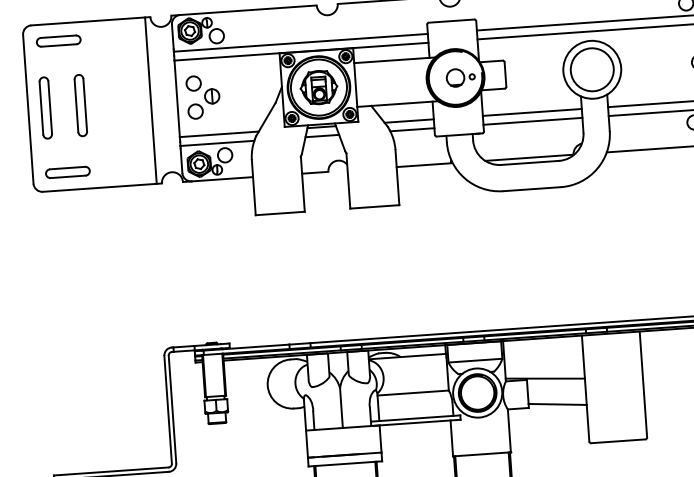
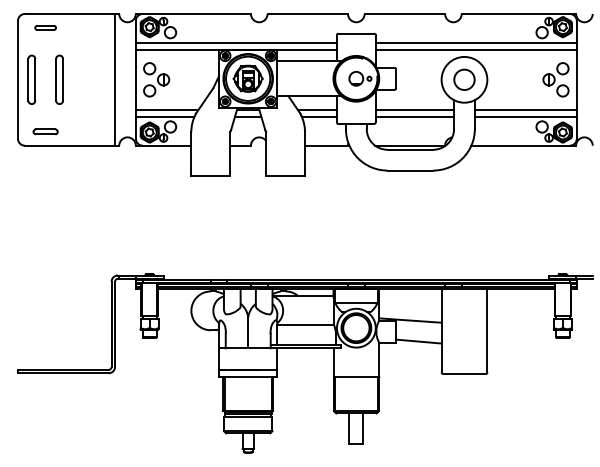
part: (58, 40) -> (45, 27), size x0.6
circle: (592, 69) -> (464, 79), size x0.6
part: (67, 172) -> (45, 131), size x0.7

